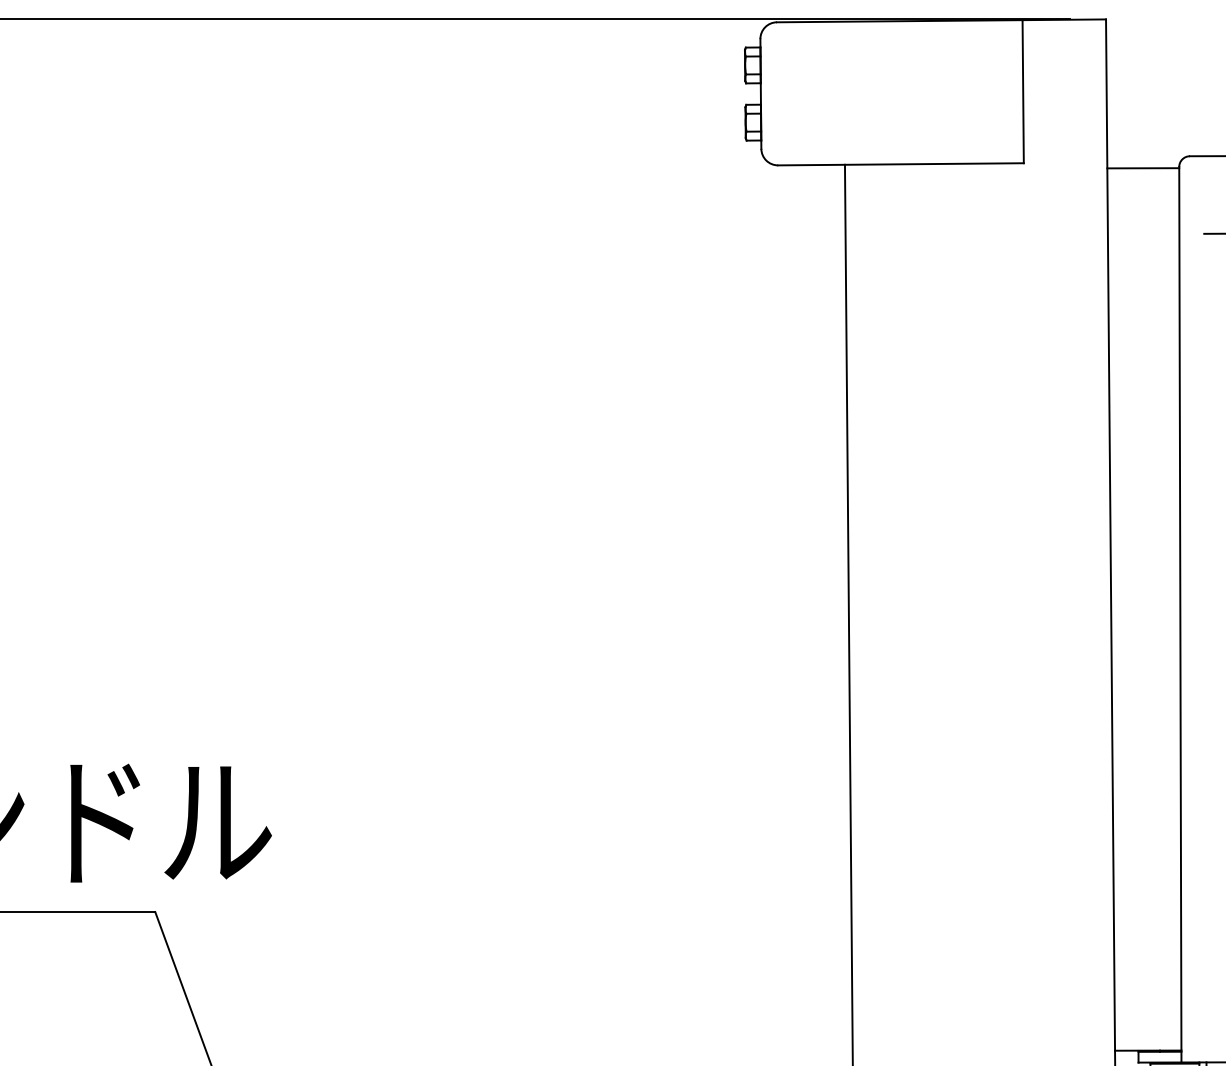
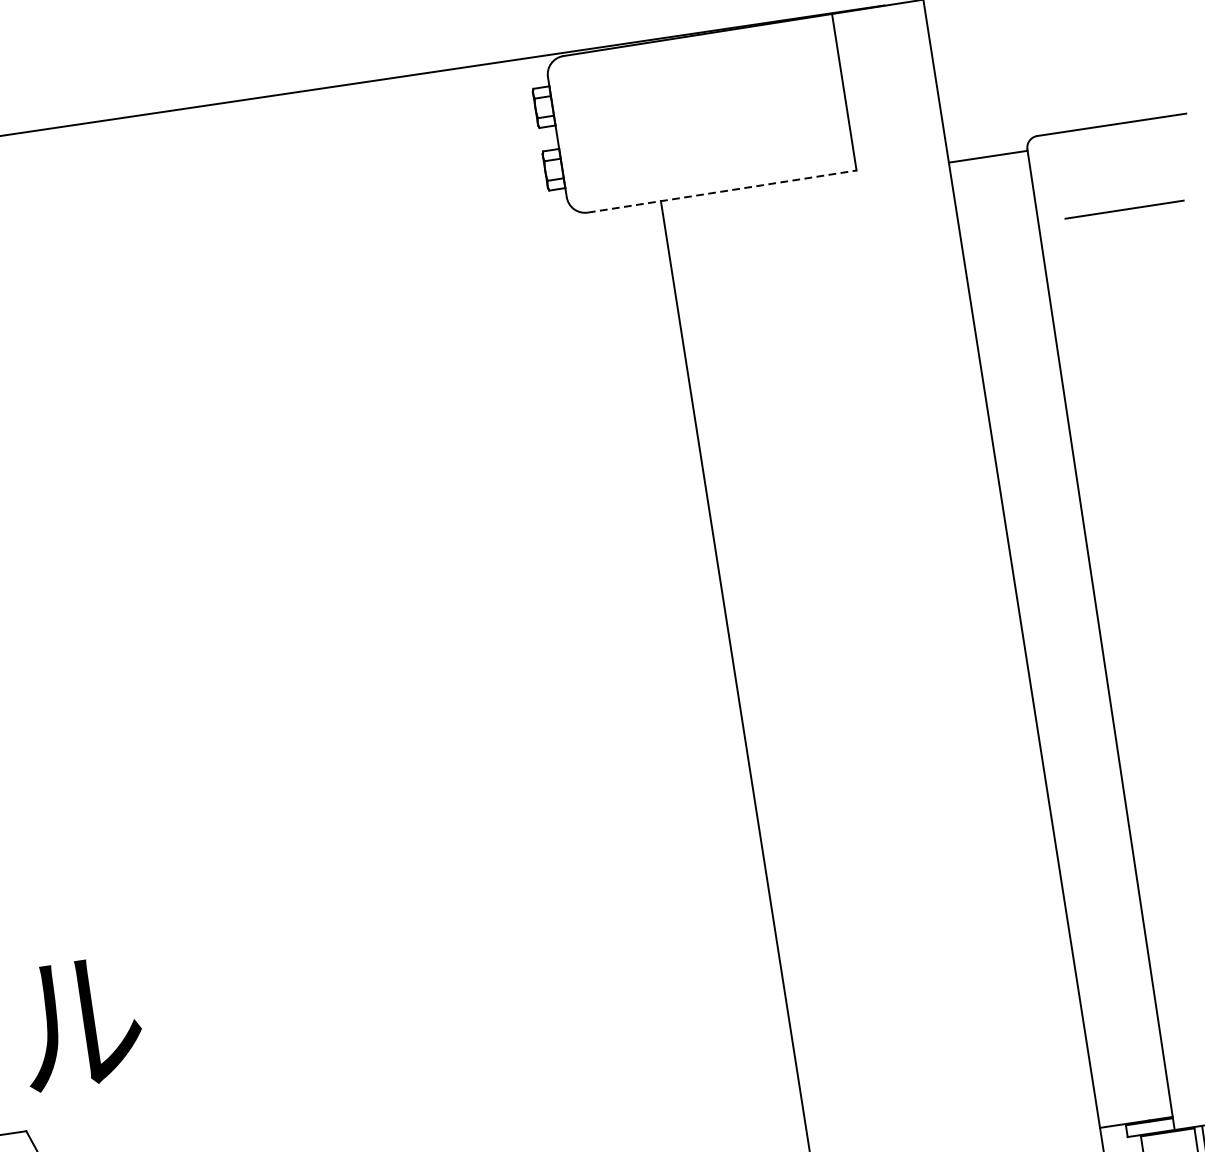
line: (901, 164) -> (722, 191), solid -> dashed

